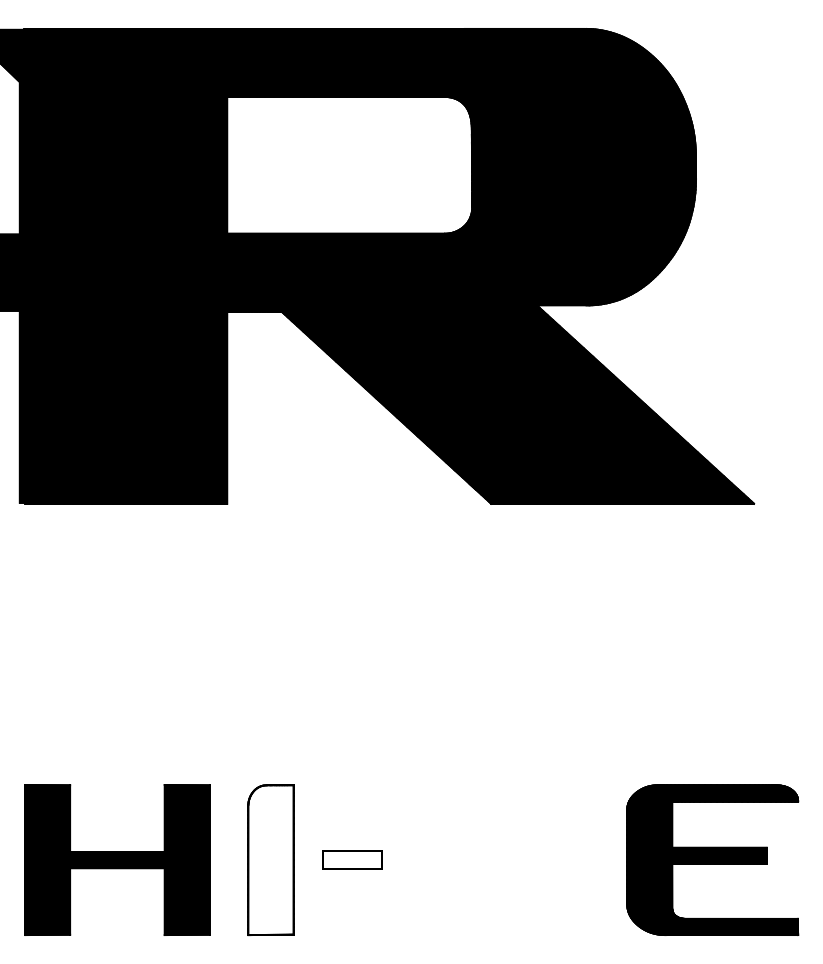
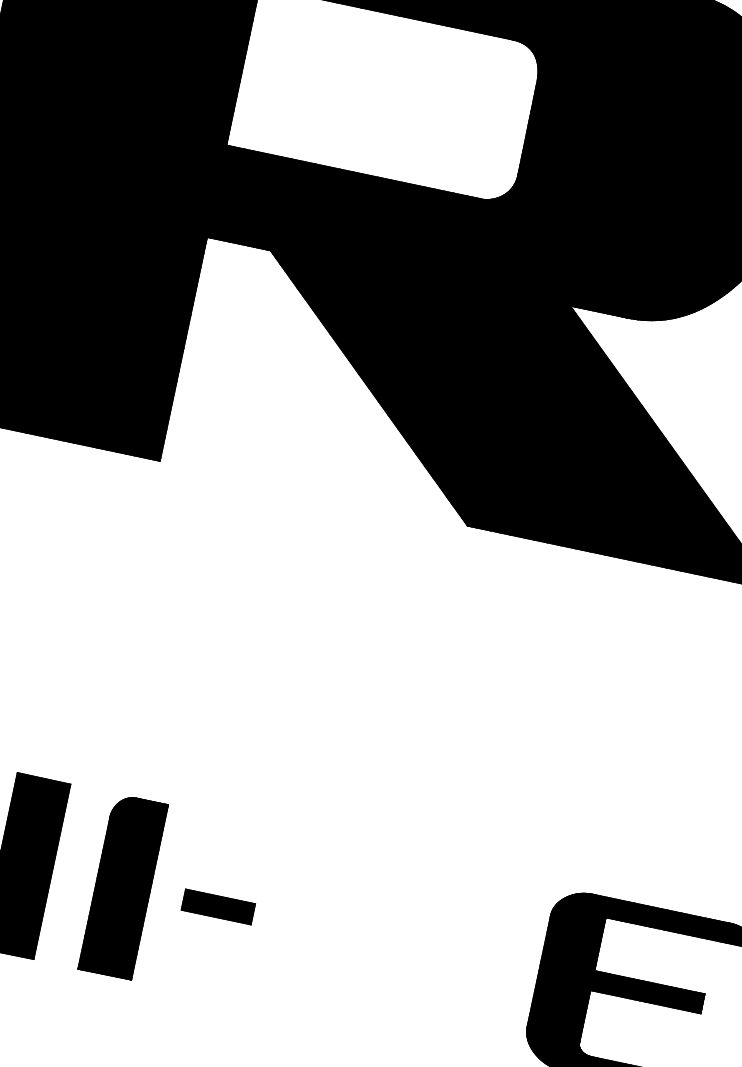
fill: (352, 859) -> (218, 906), added
fill: (270, 860) -> (122, 887), added

